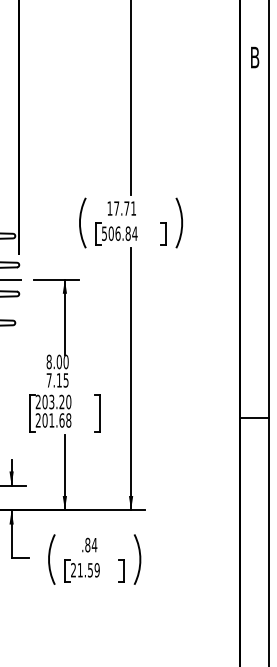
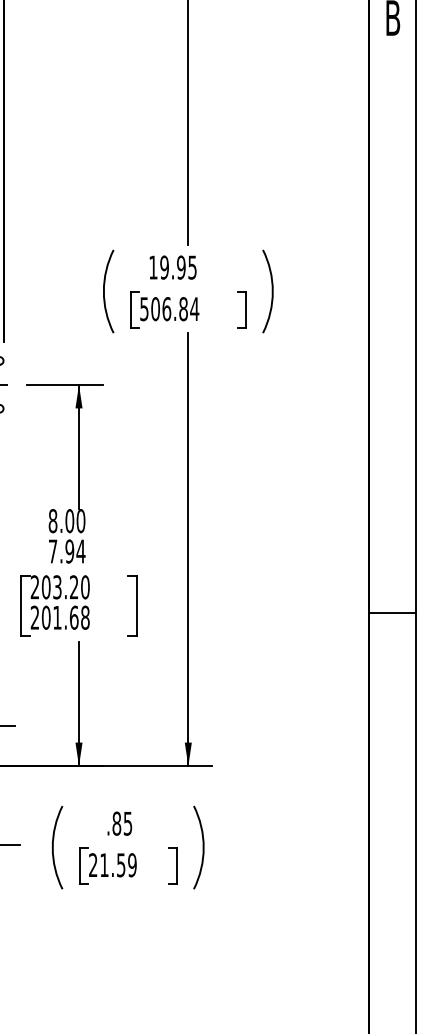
text: (124, 208) -> (177, 267), 17.71 -> 19.95
text: (62, 380) -> (75, 551), 7.15 -> 7.94
text: (94, 545) -> (127, 824), .84 -> .85

